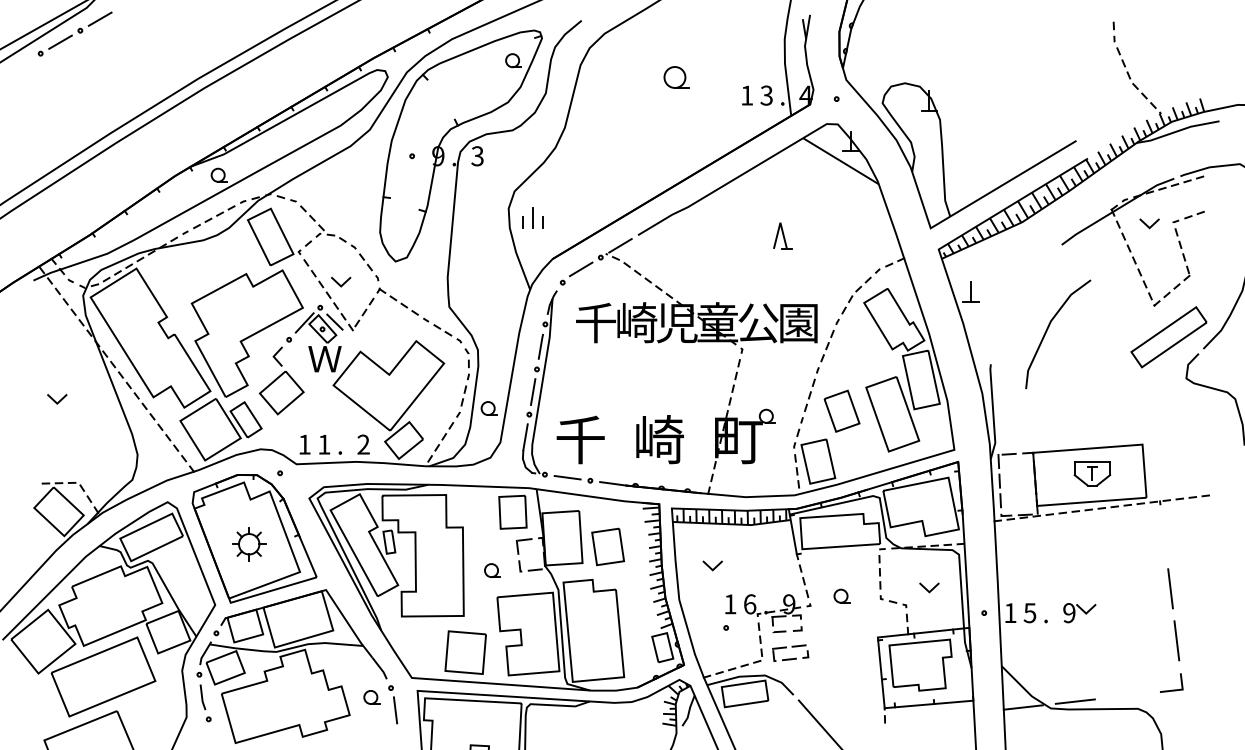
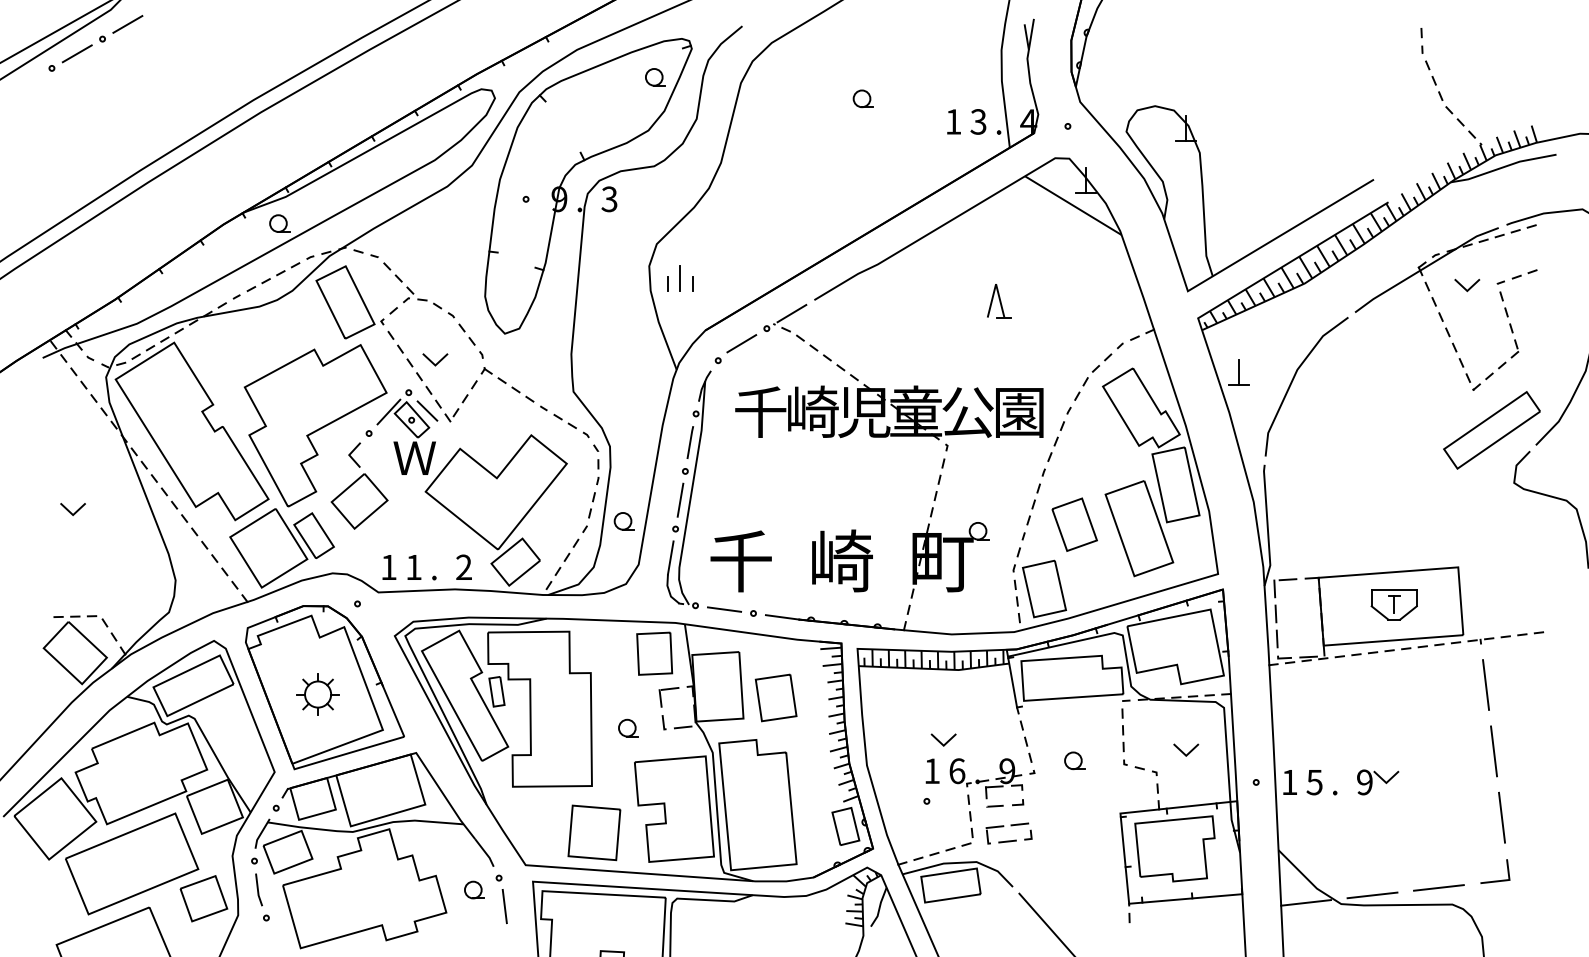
part: (675, 77) -> (862, 98), size x0.62
line: (1047, 329) -> (1293, 380), moved
line: (1164, 536) -> (1486, 684), added
line: (710, 566) -> (940, 741), moved
line: (1127, 695) -> (1438, 887), added
part: (159, 704) -> (203, 898), added

